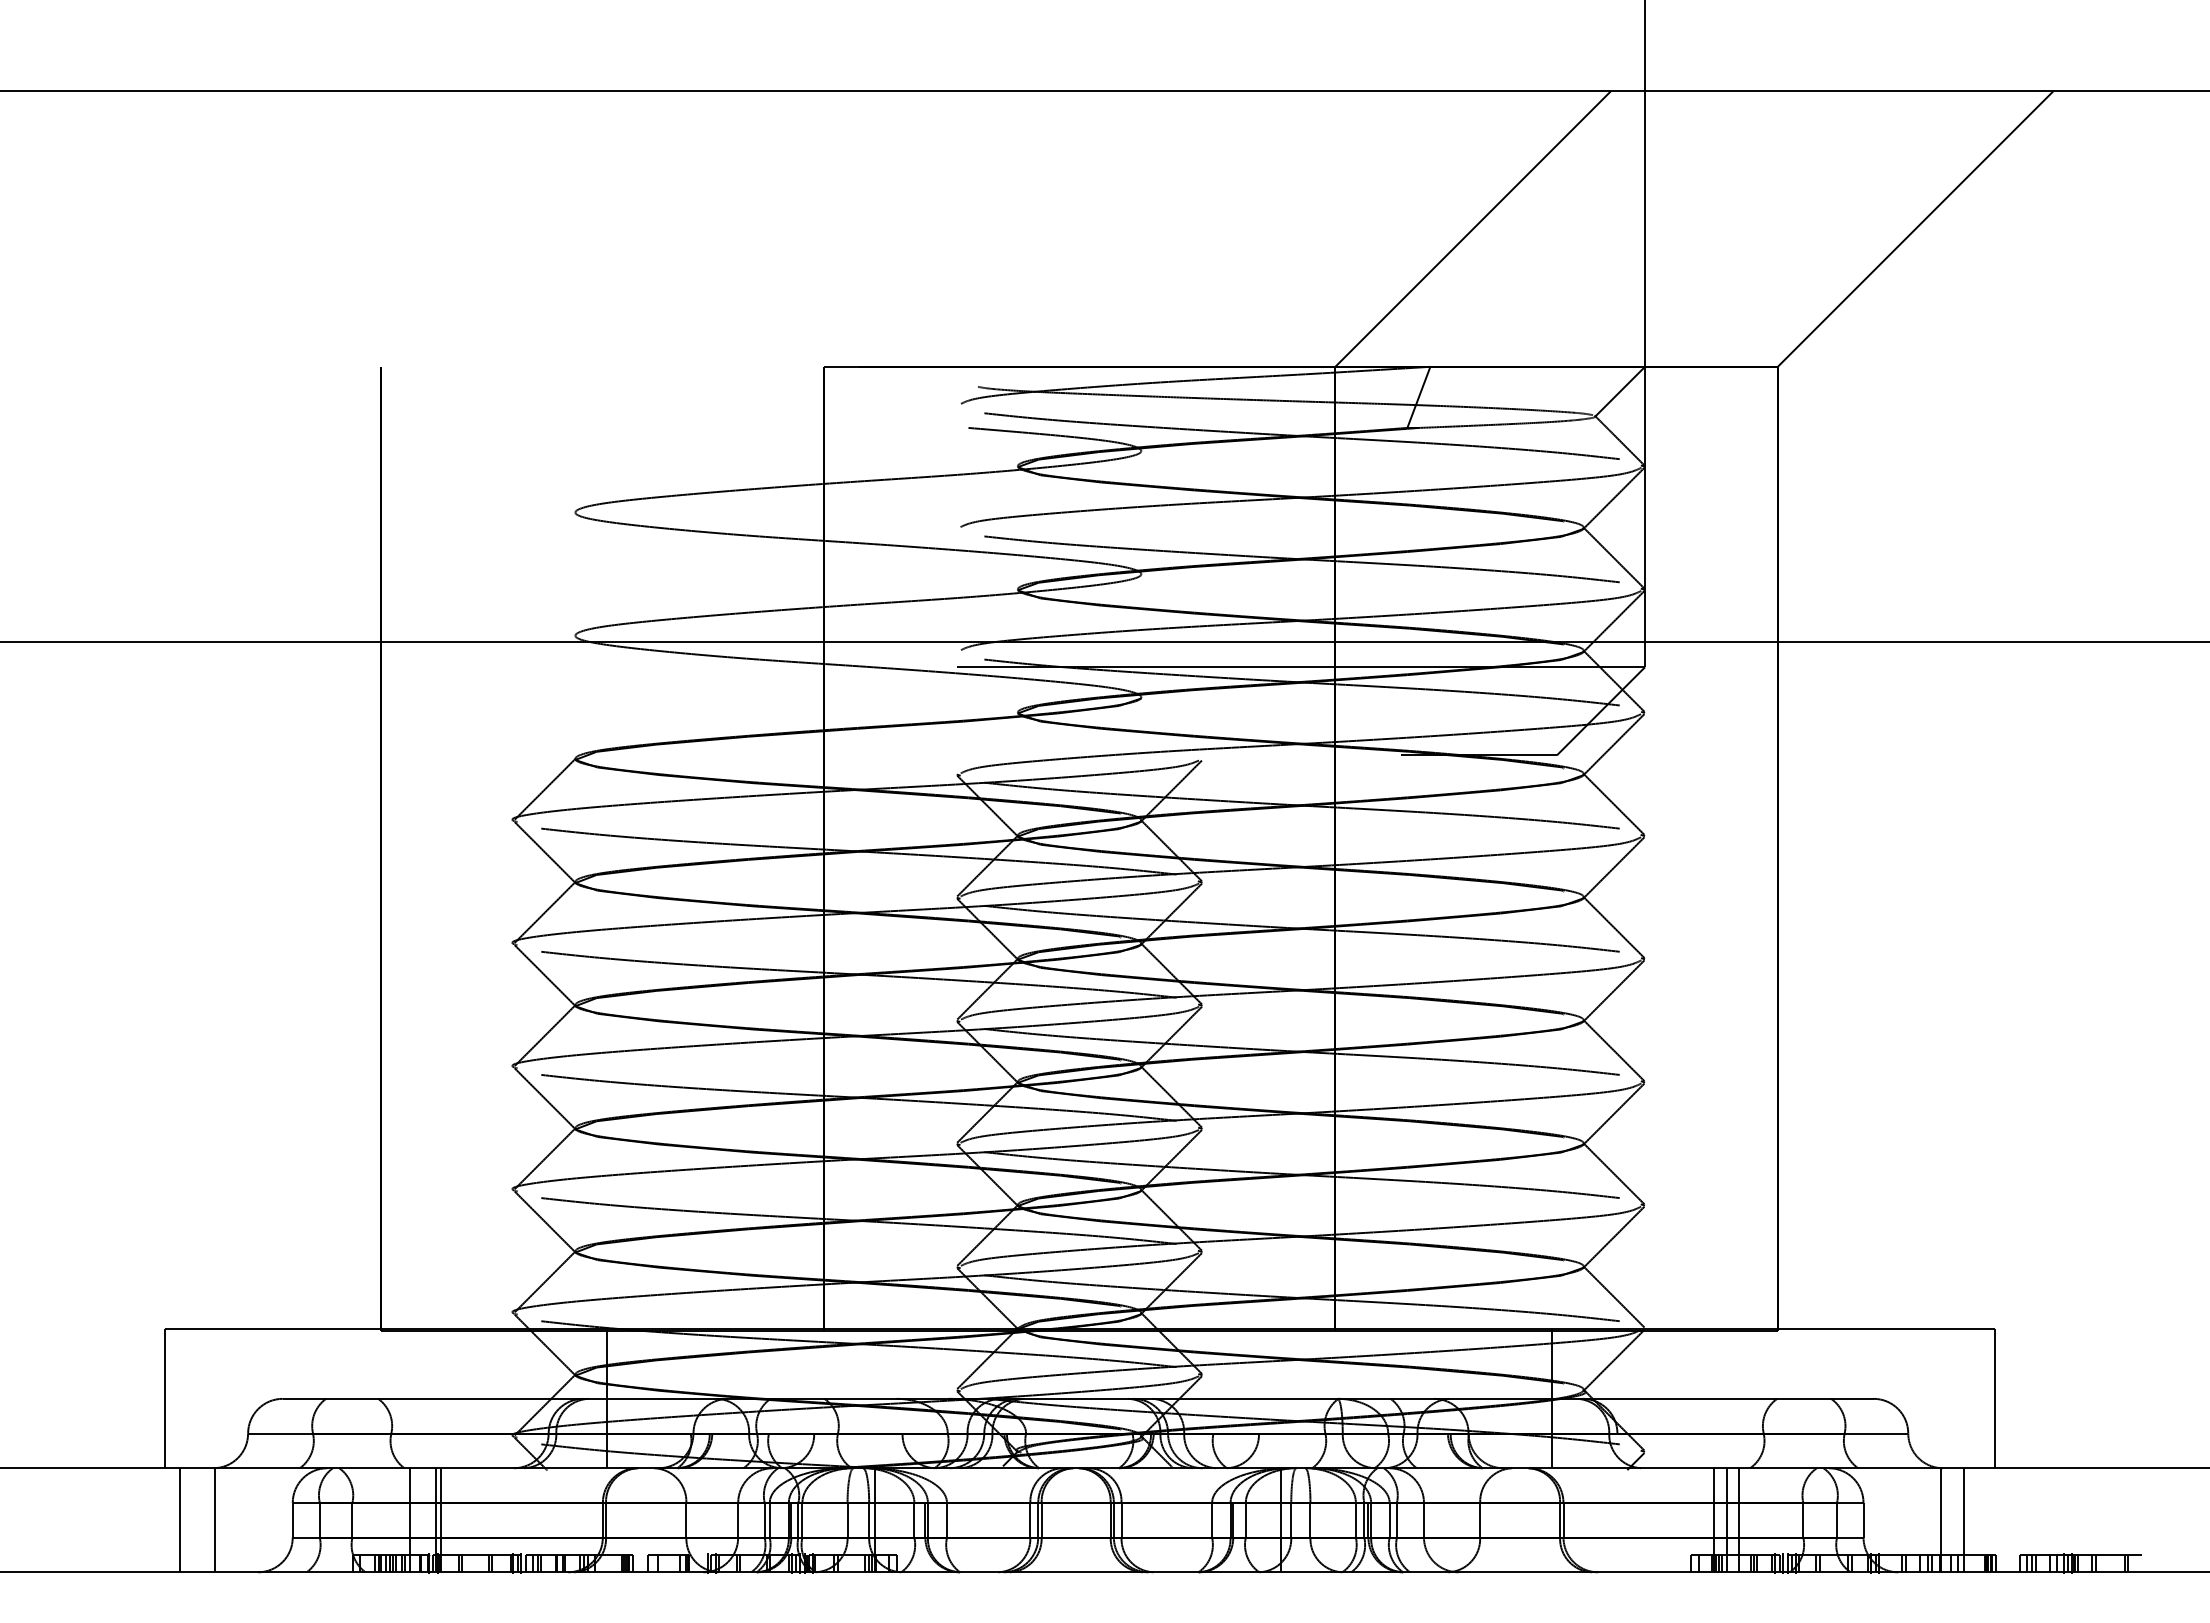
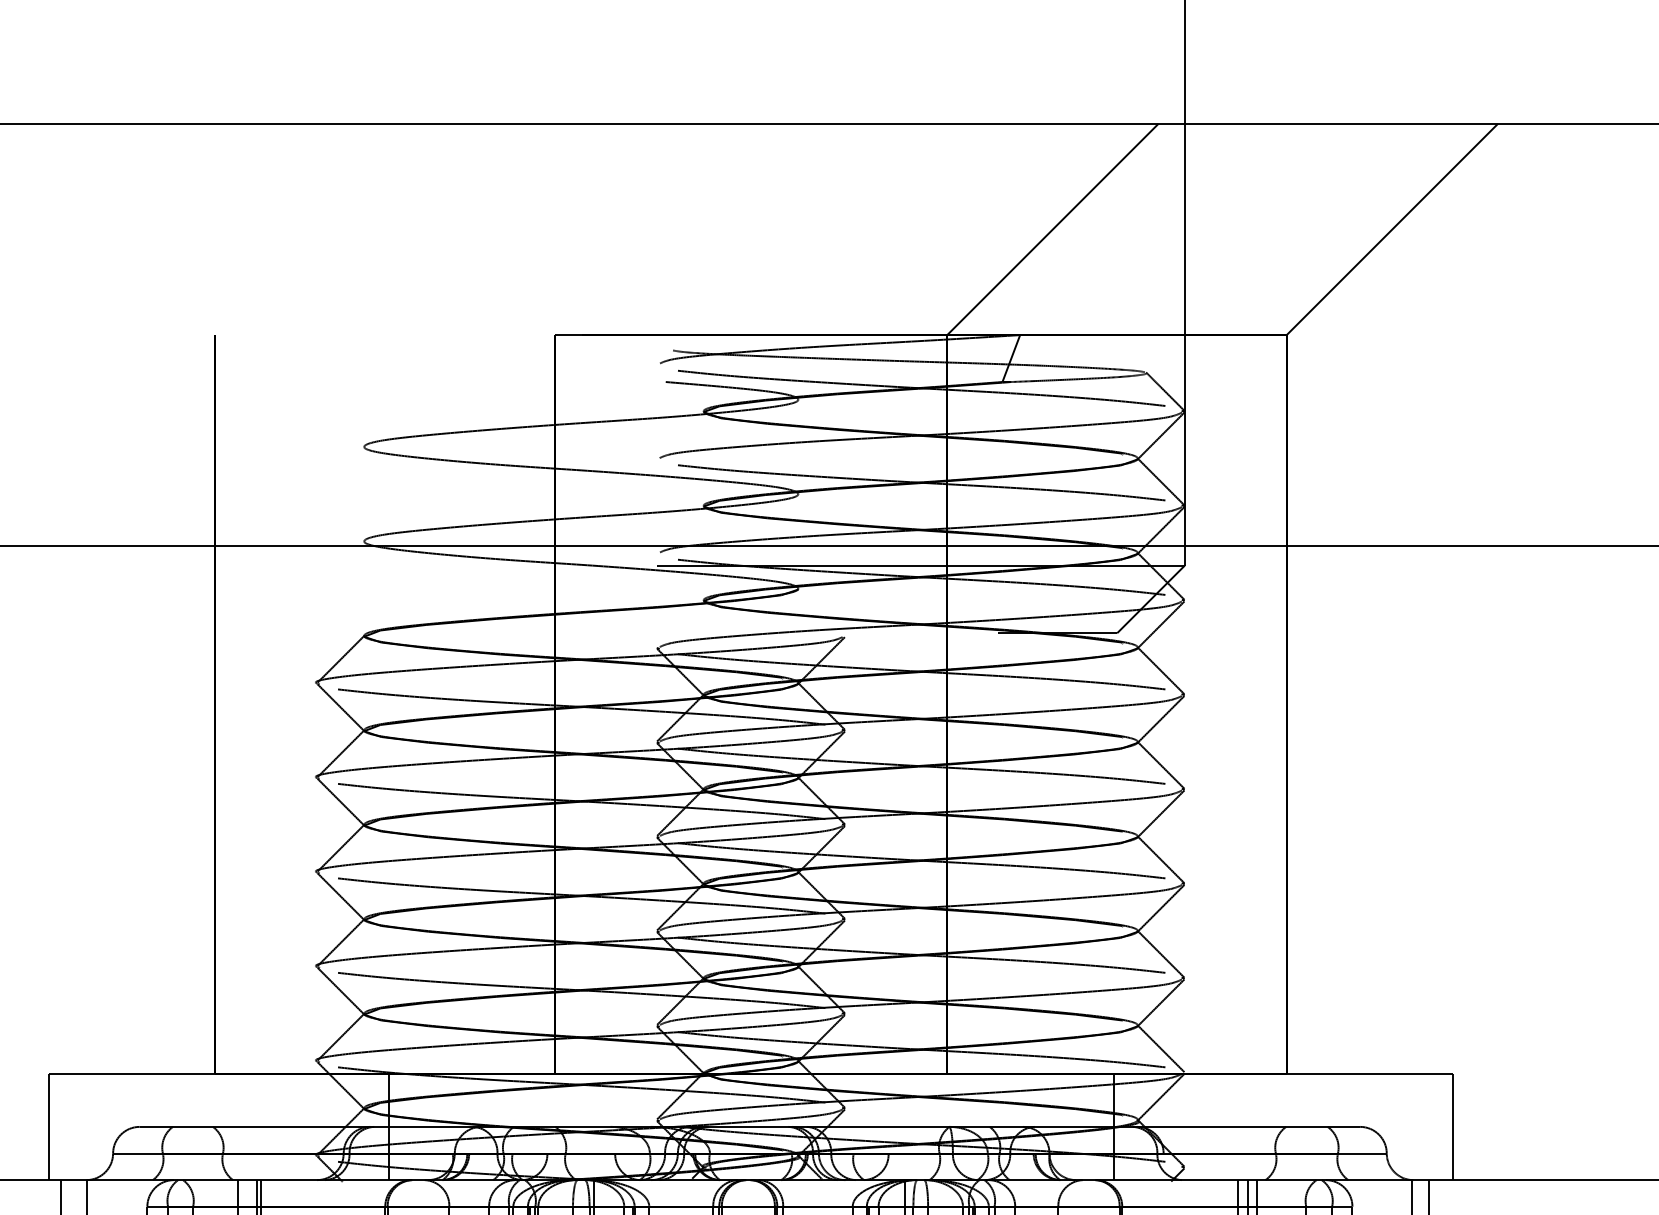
line: (1619, 391) -> (1165, 354), removed

